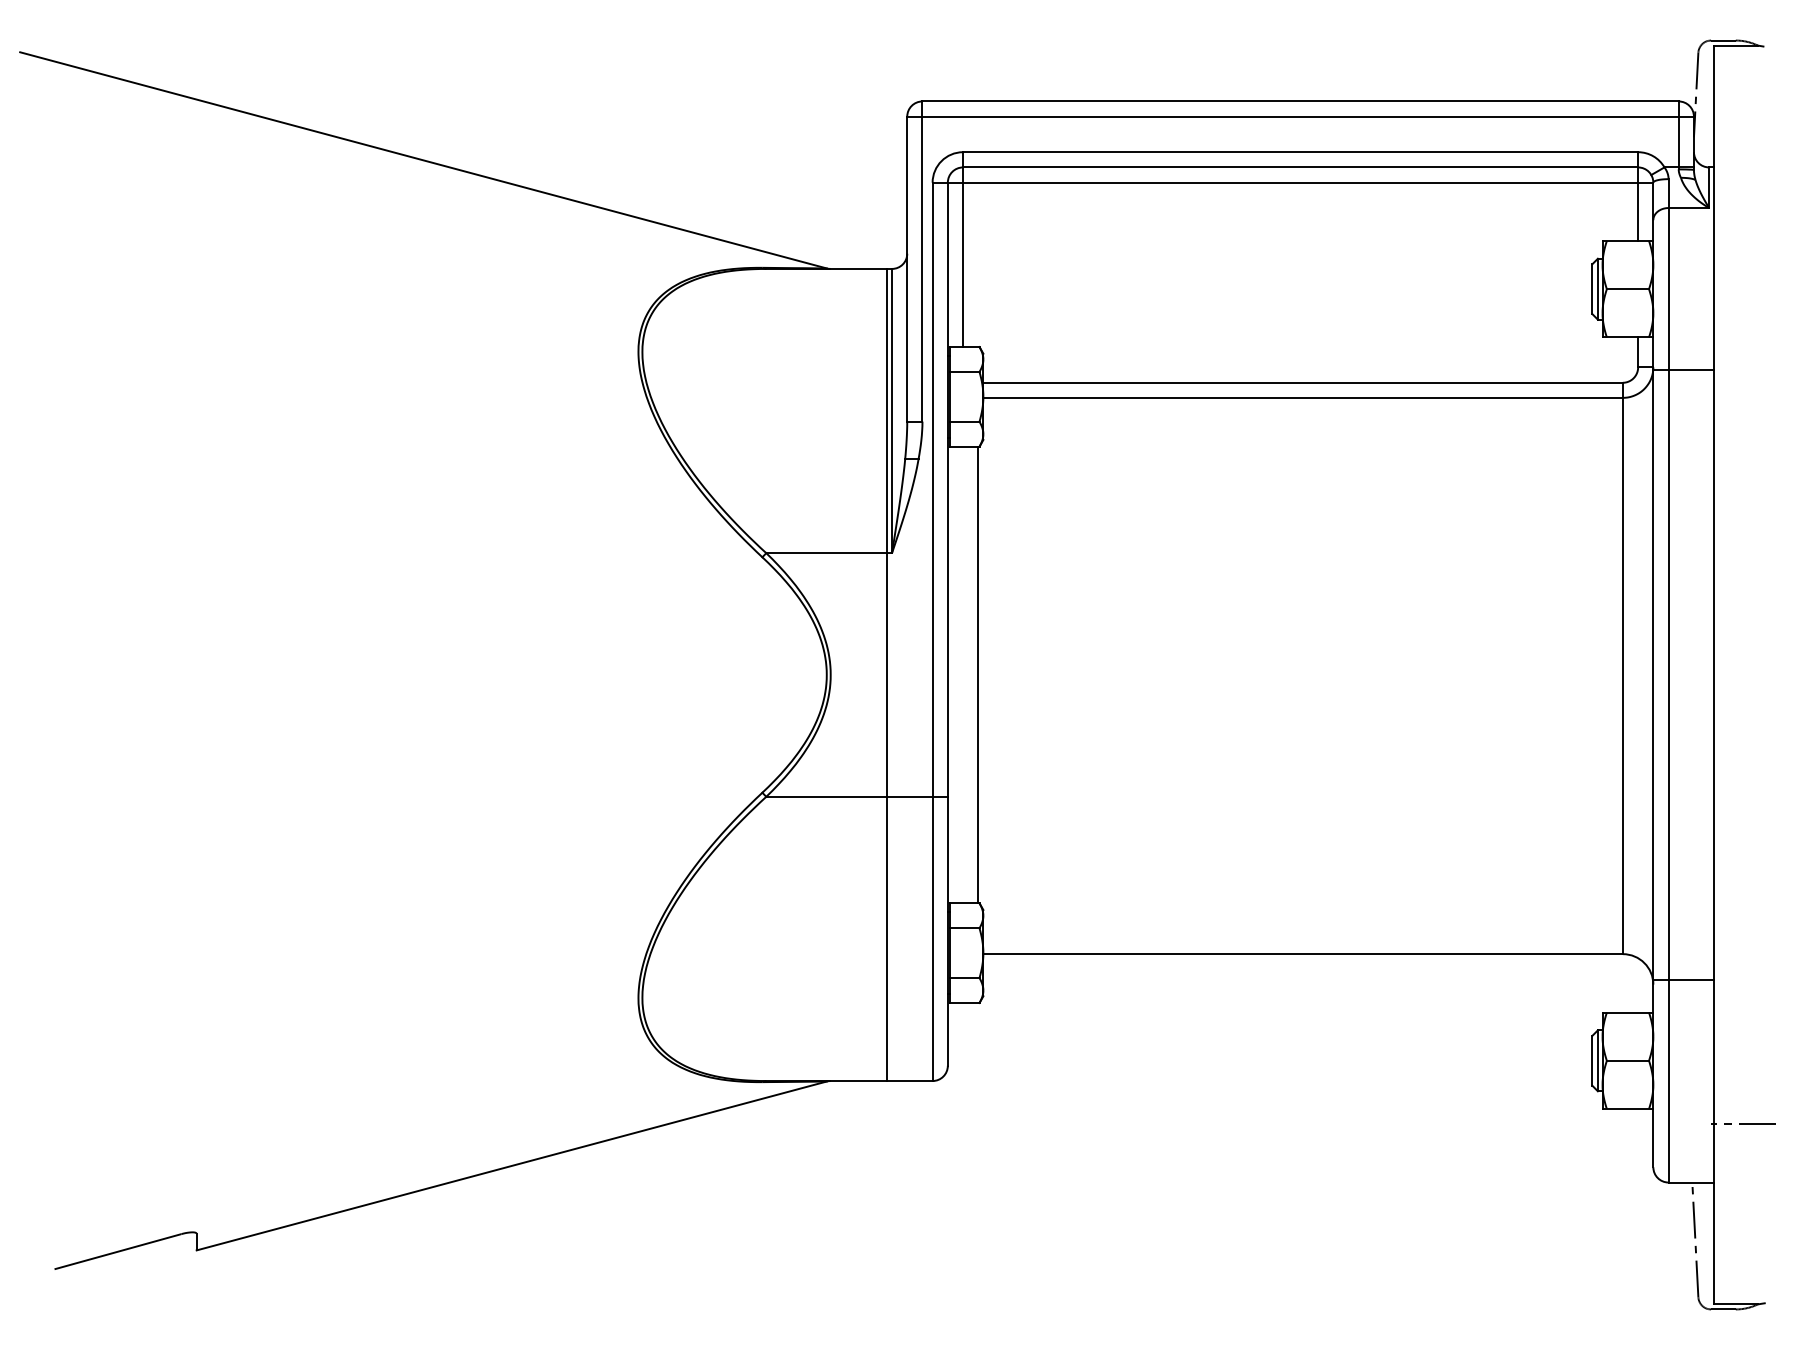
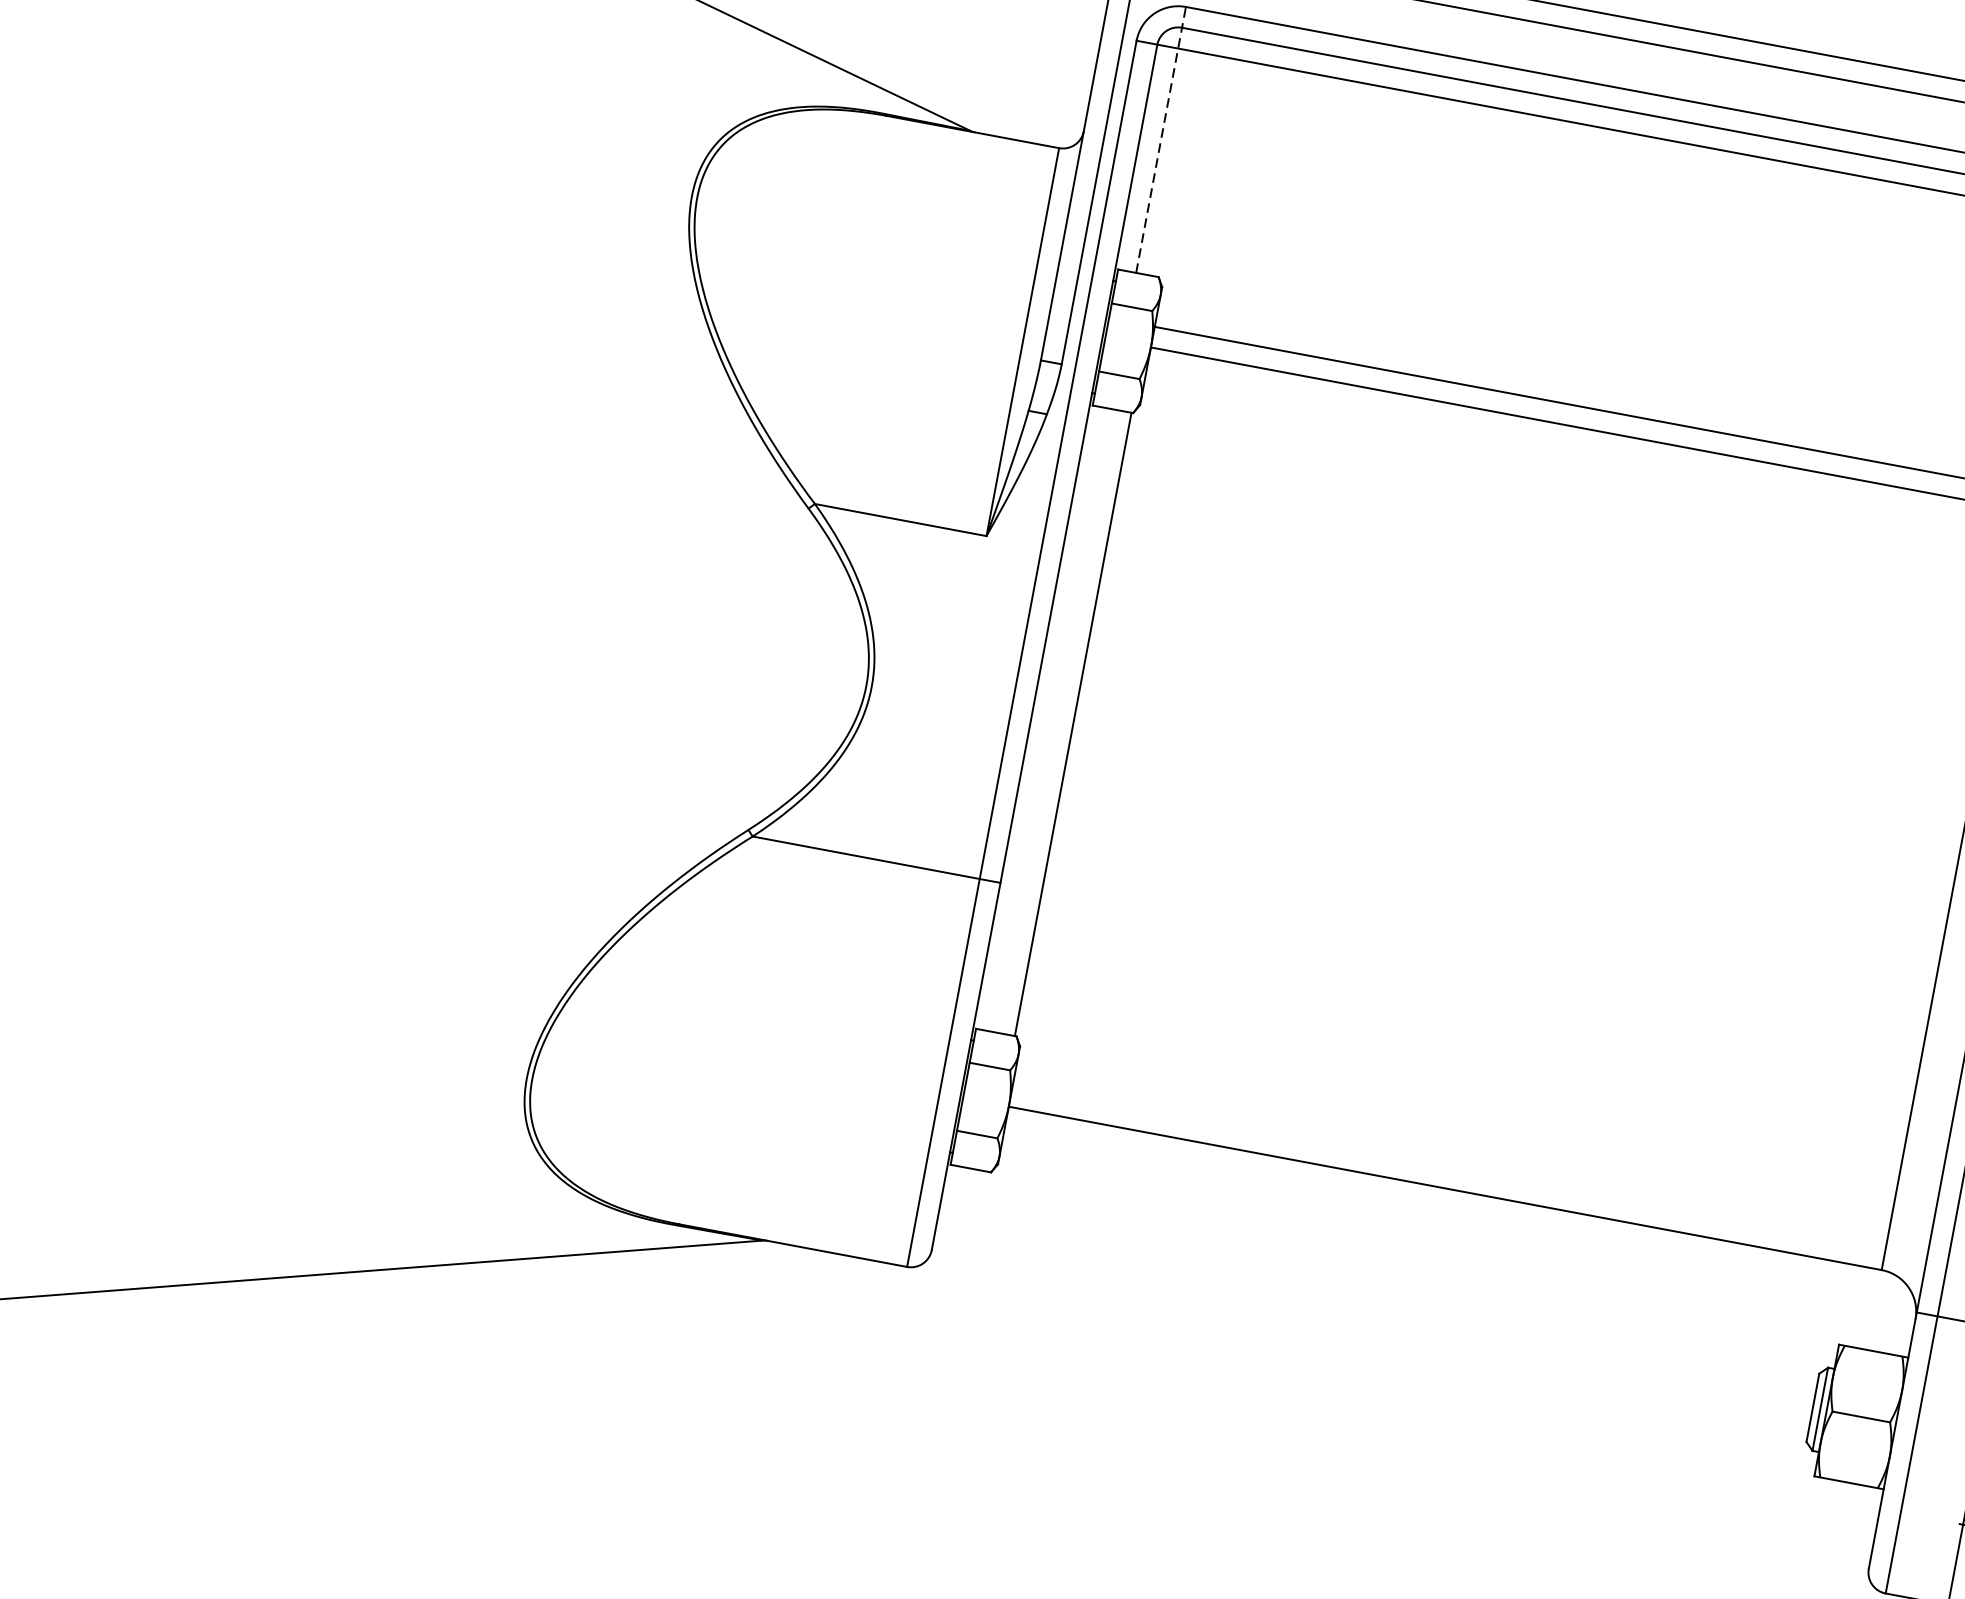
line: (963, 249) -> (1161, 139), solid -> dashed
line: (886, 674) -> (948, 700), removed

